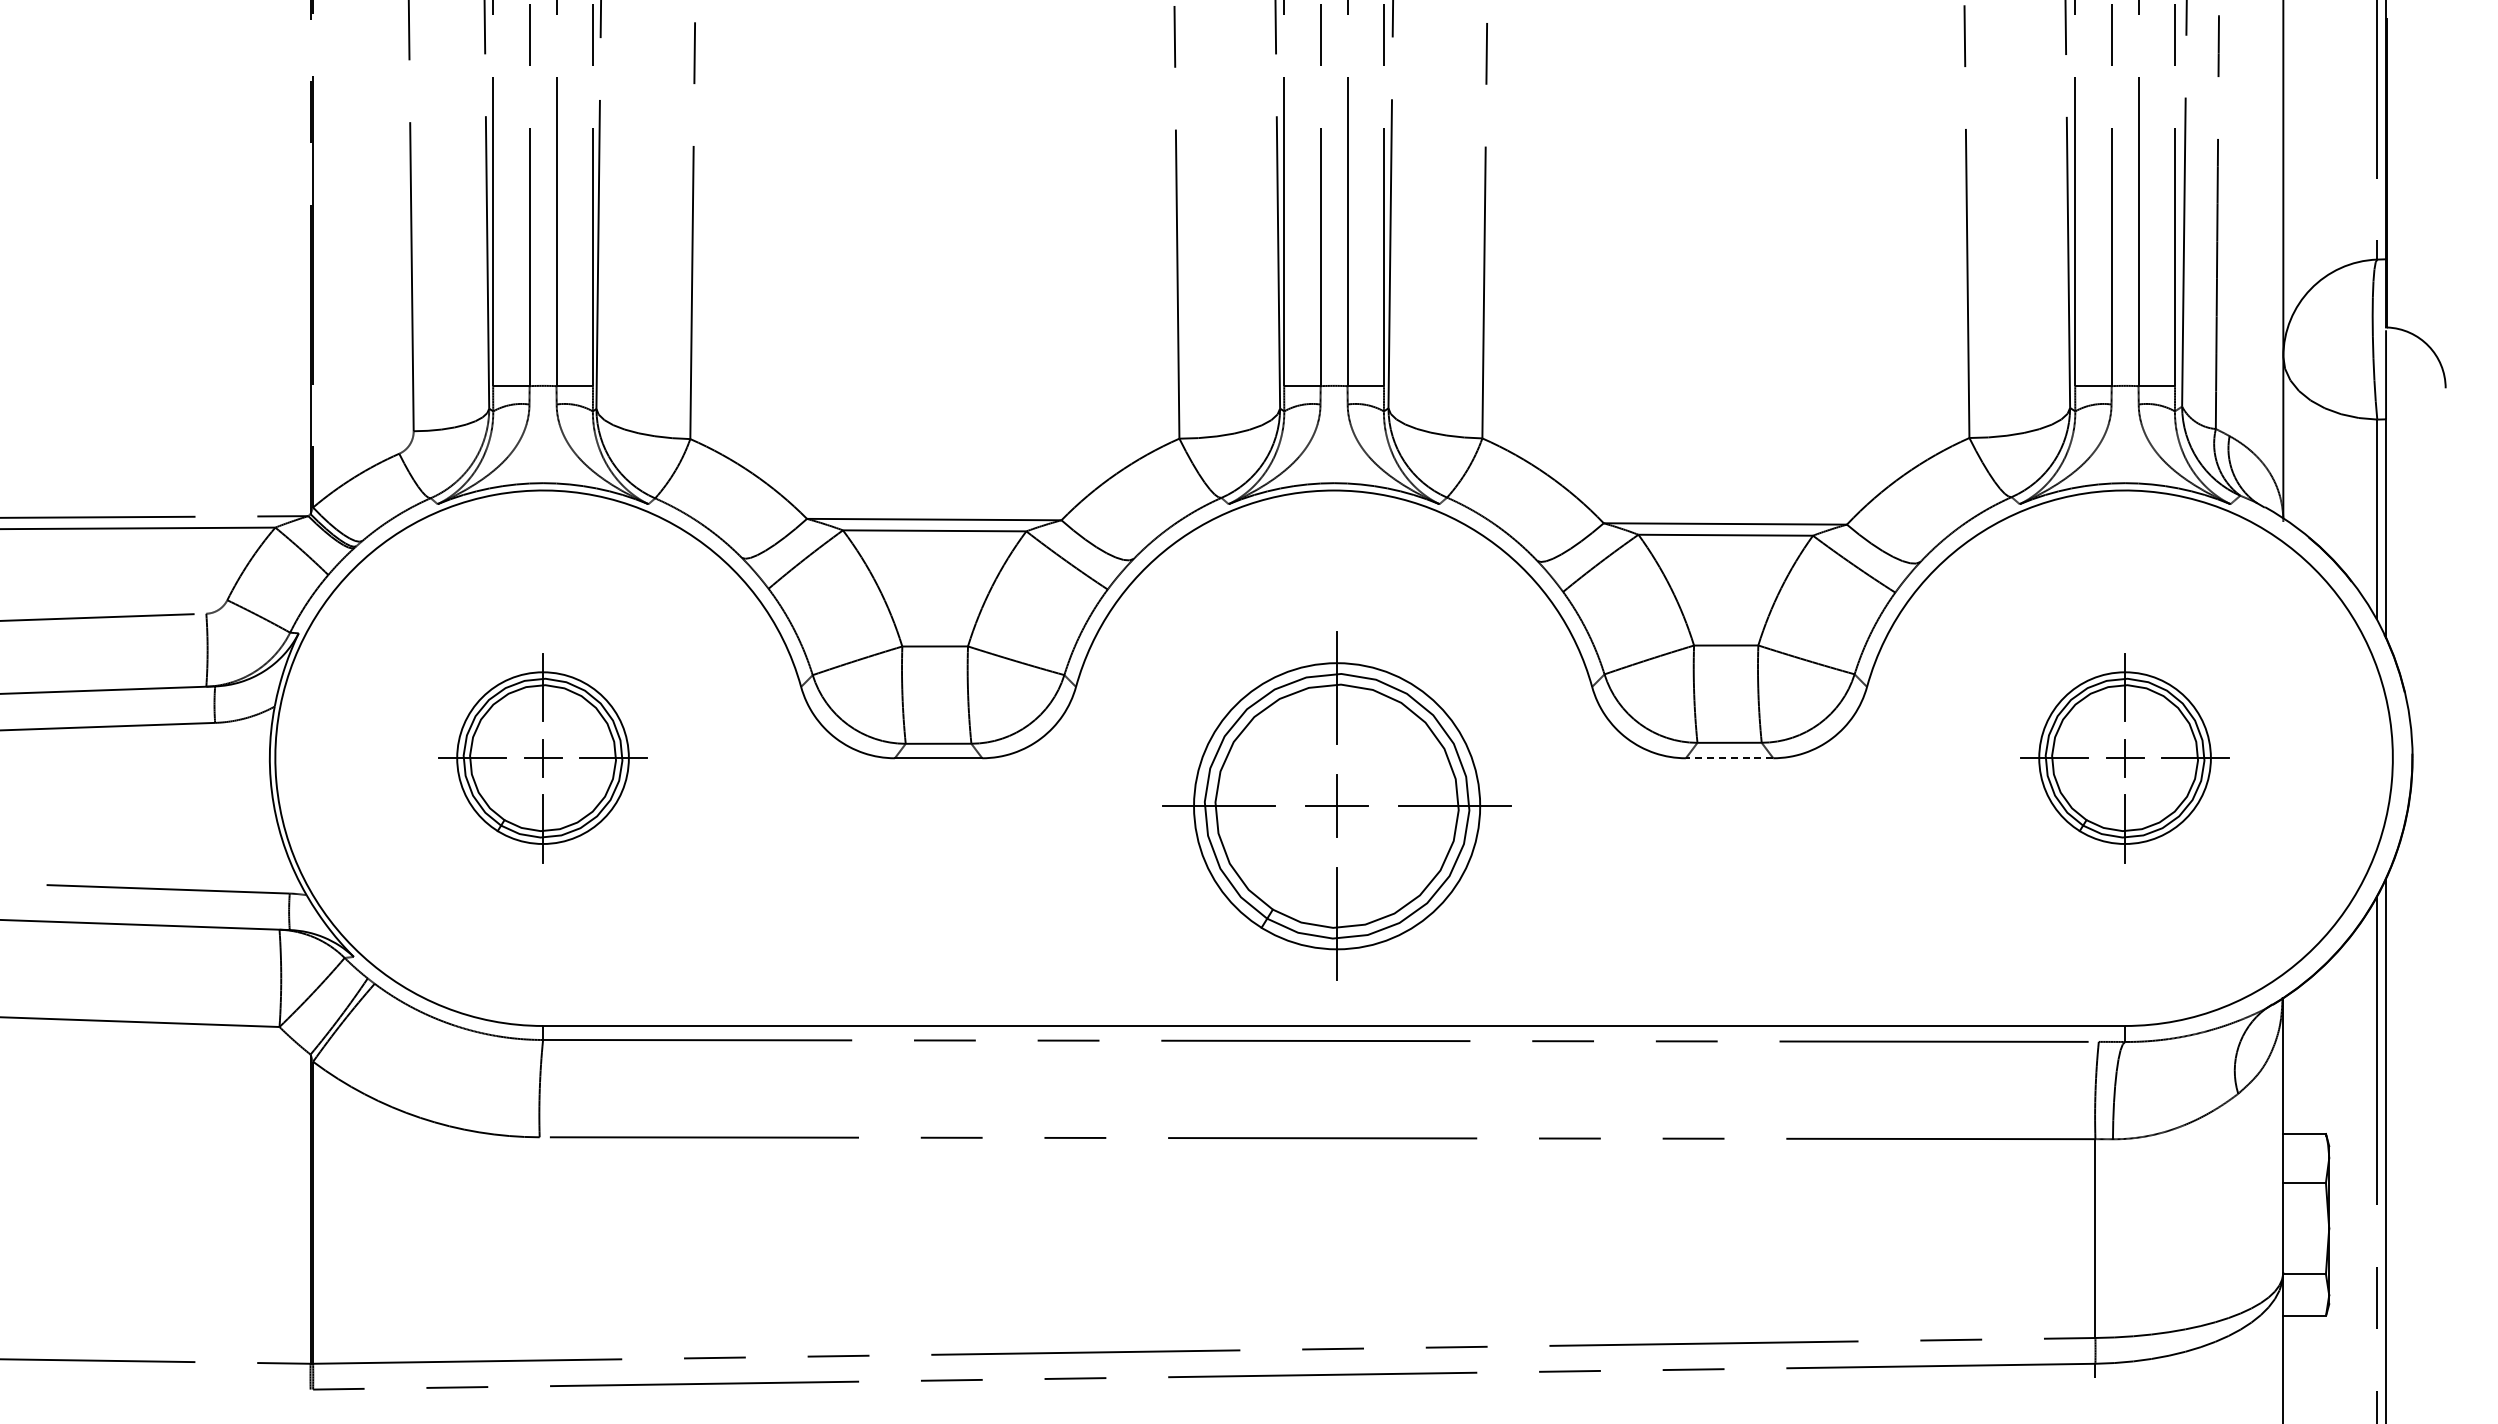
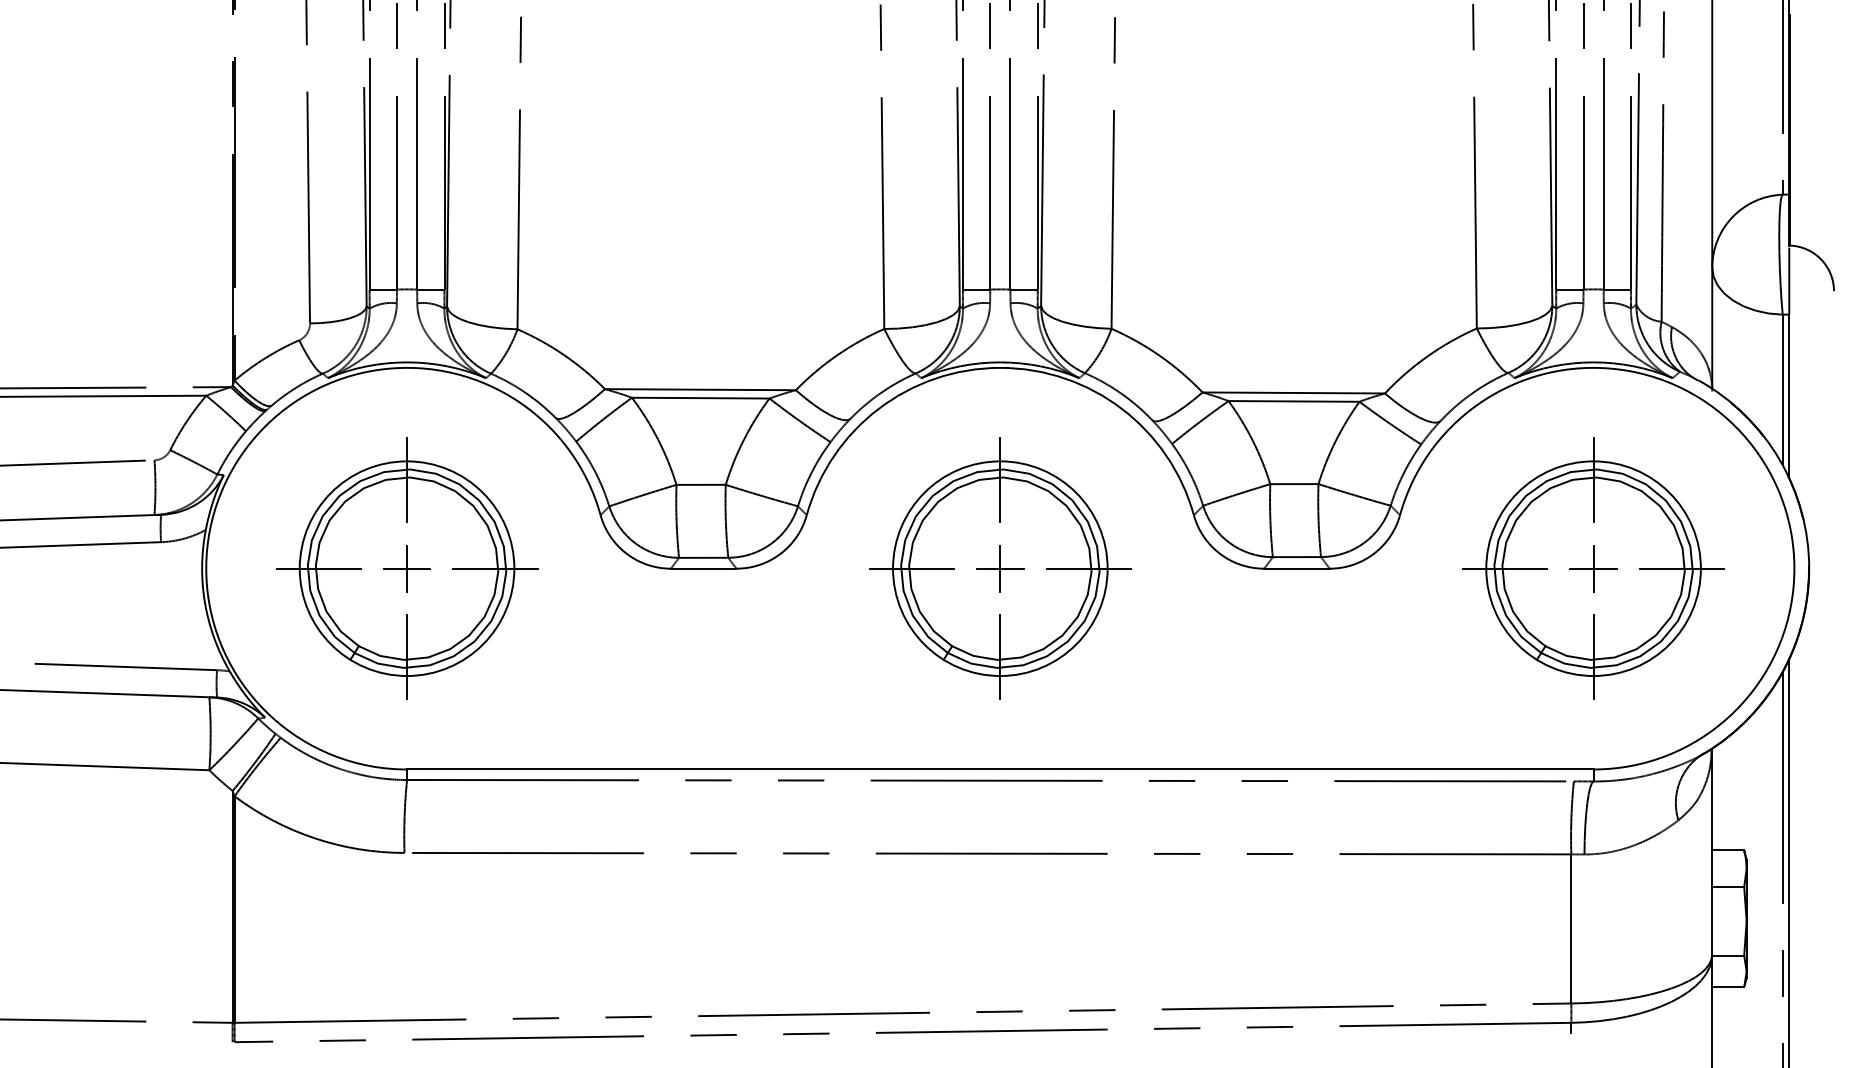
part: (542, 757) -> (406, 568), size x1.67
part: (2124, 757) -> (1593, 568), size x1.67
line: (1729, 758) -> (1296, 568), dashed -> solid
part: (1336, 805) -> (999, 568), moved

